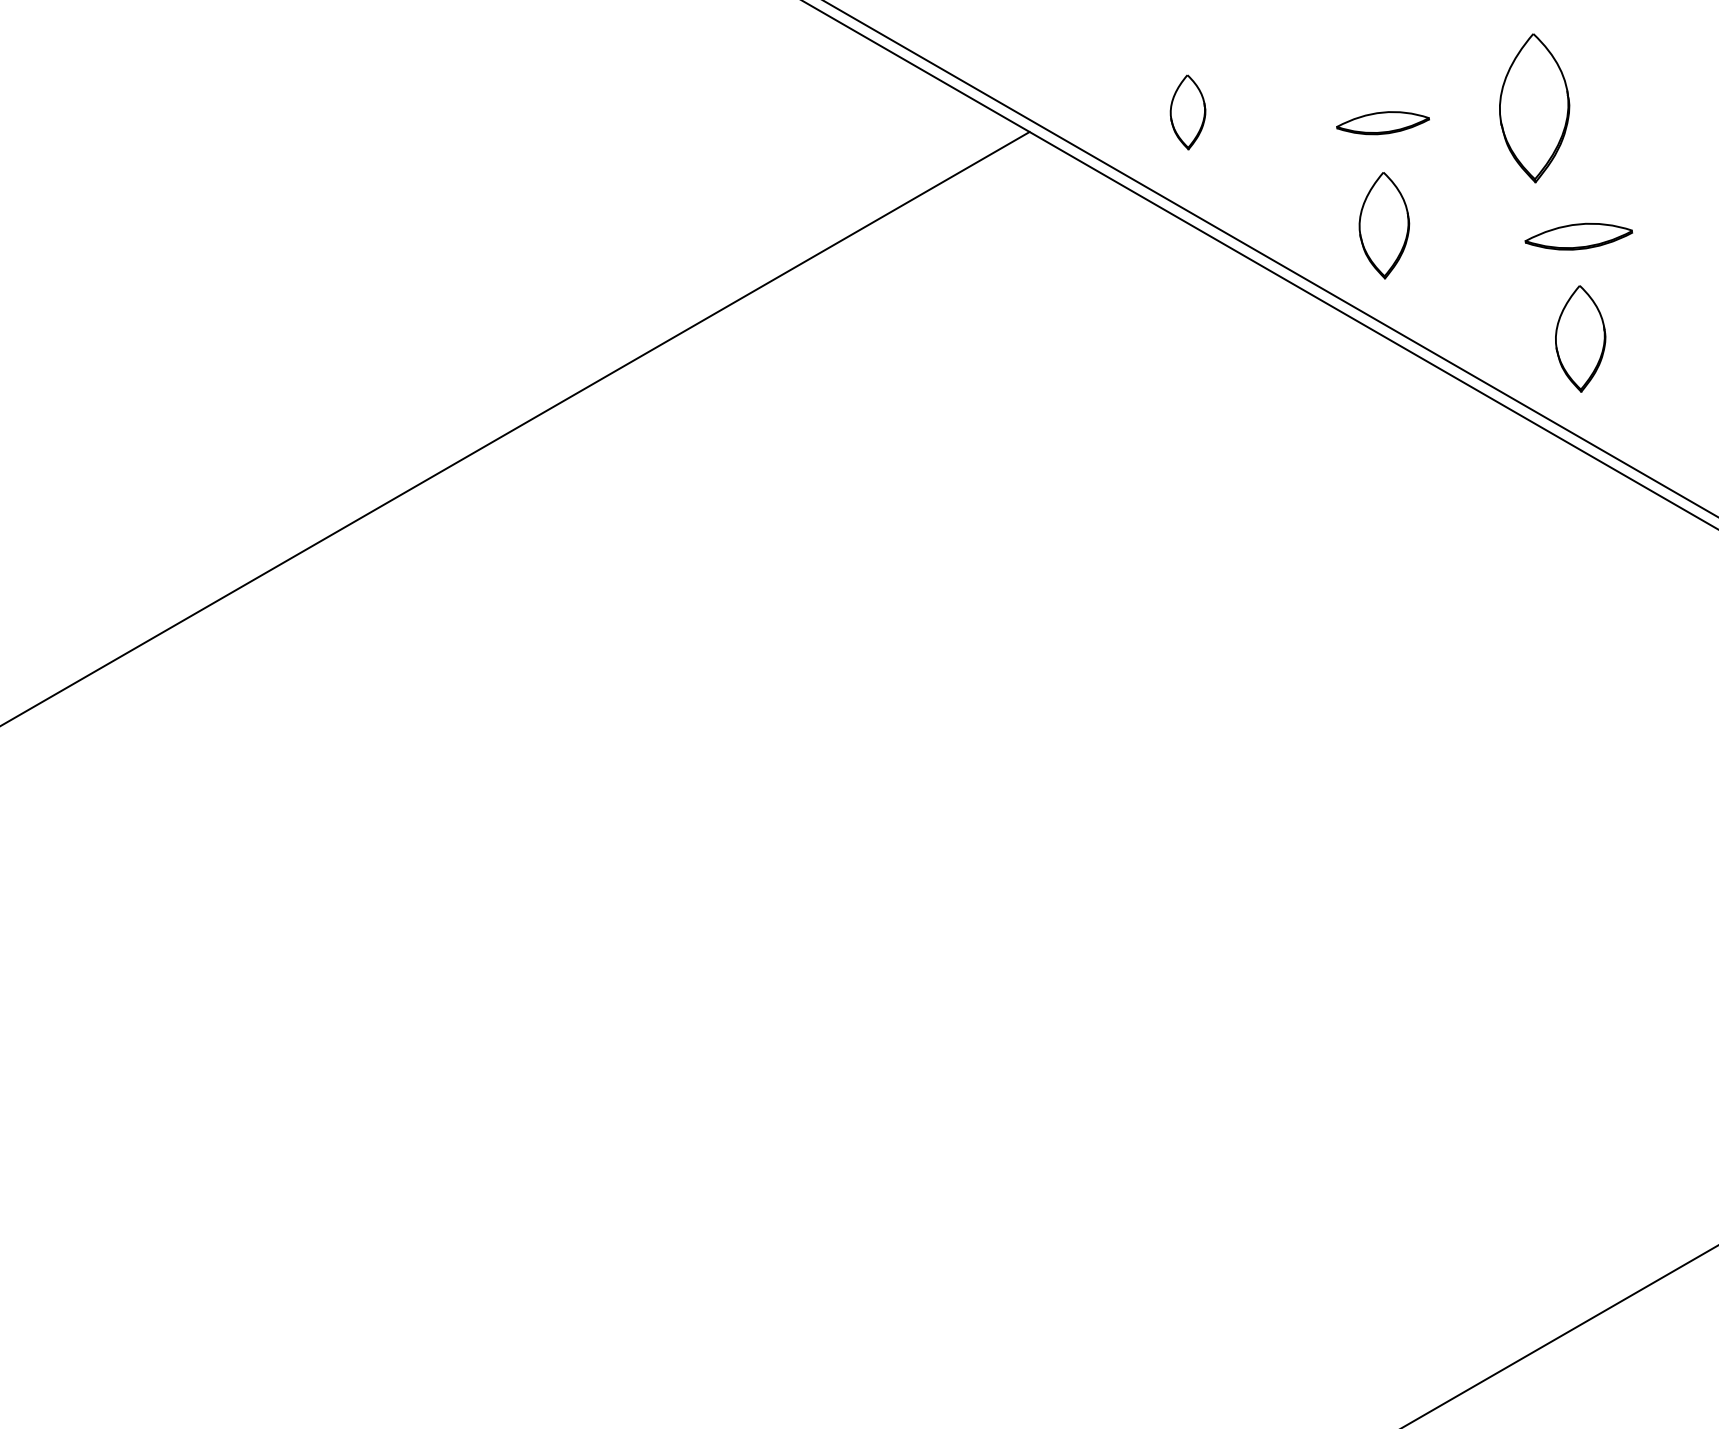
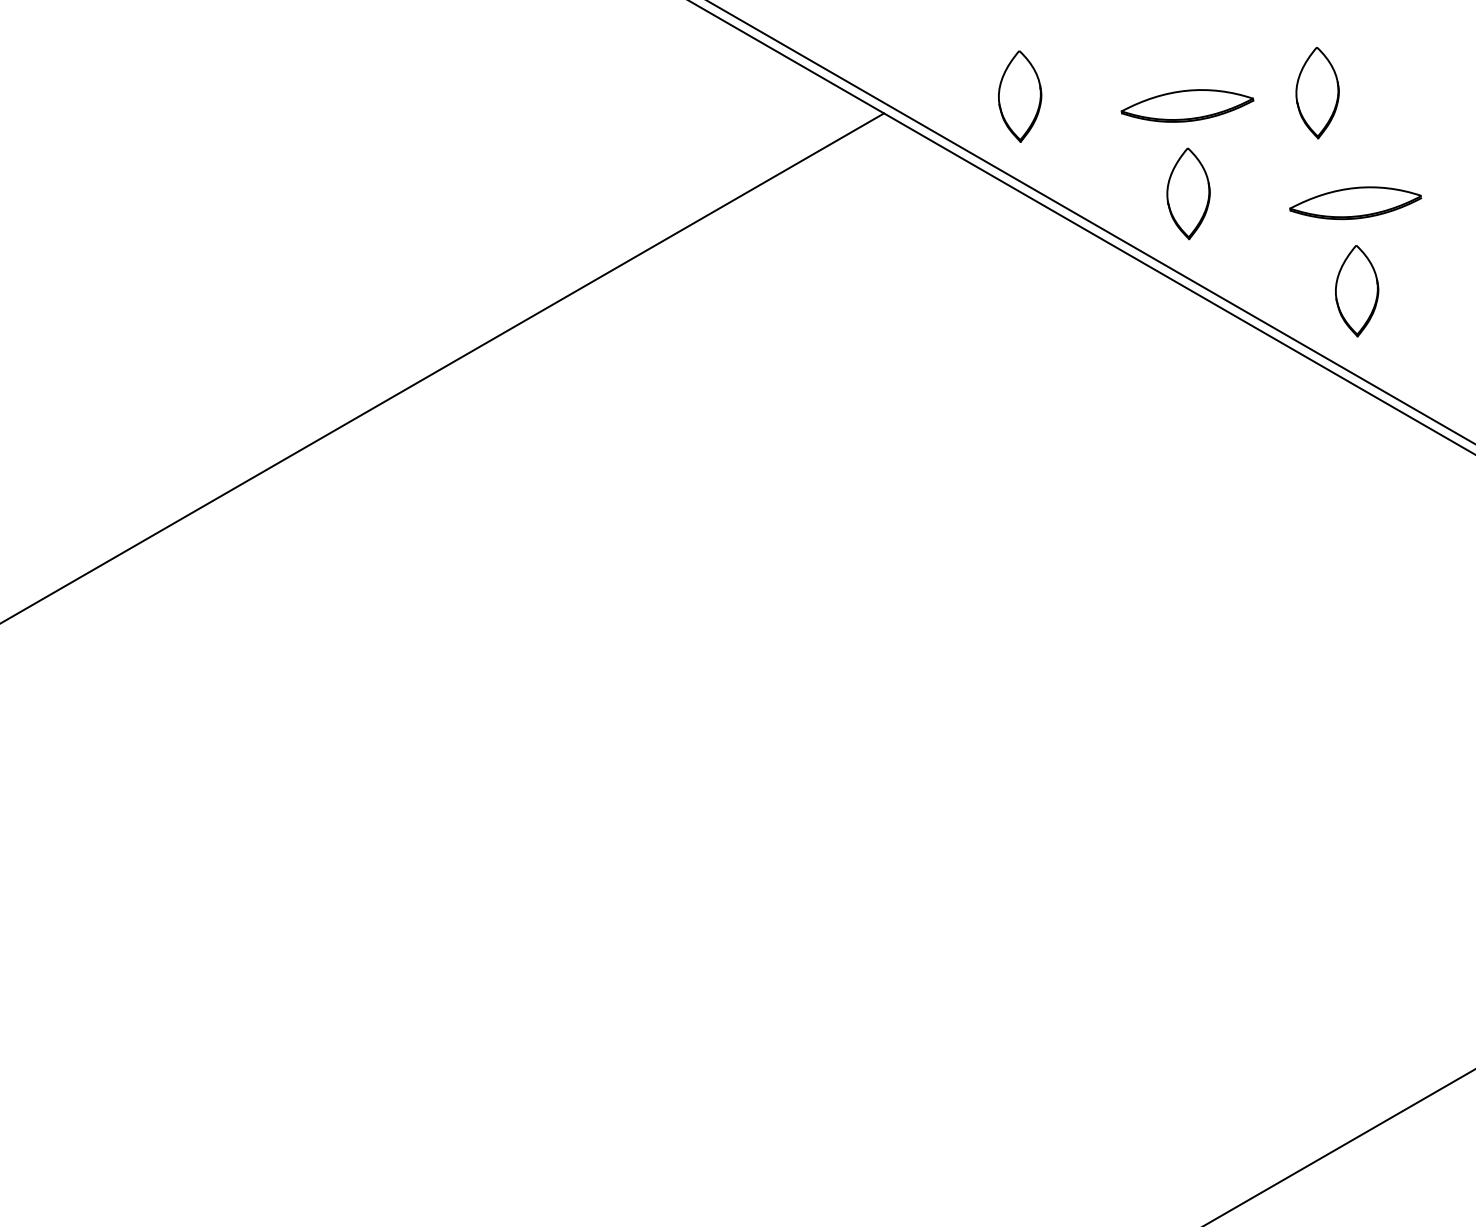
part: (1534, 107) -> (1317, 92), size x0.71
part: (1187, 112) -> (1019, 96), size x1.43
part: (1382, 122) -> (1186, 105), size x1.67
part: (1578, 236) -> (1355, 203), size x1.43

